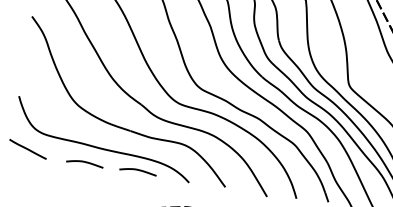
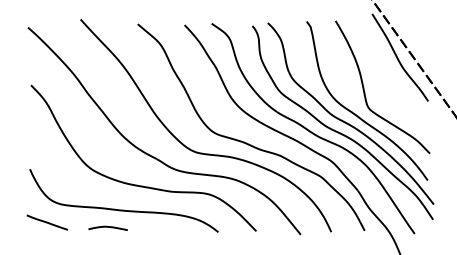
curve: (137, 170) -> (163, 227), removed

